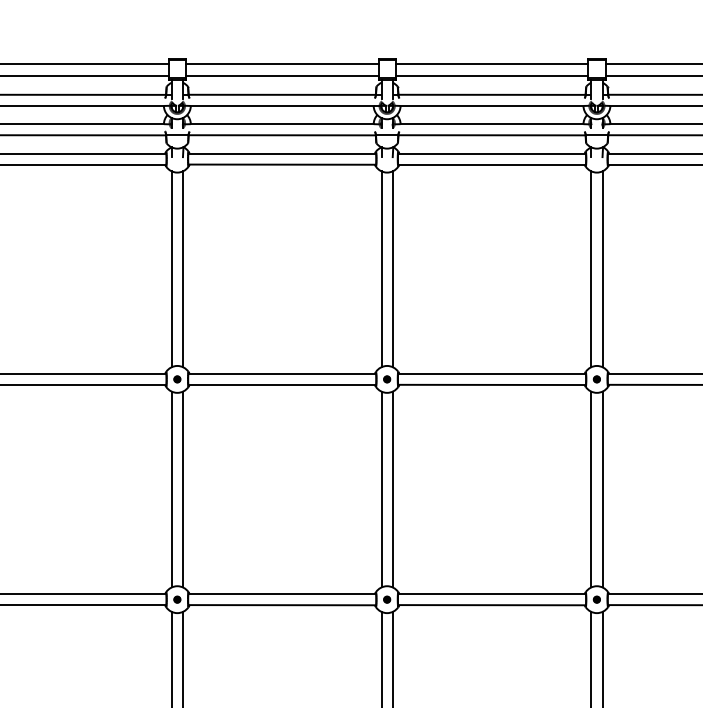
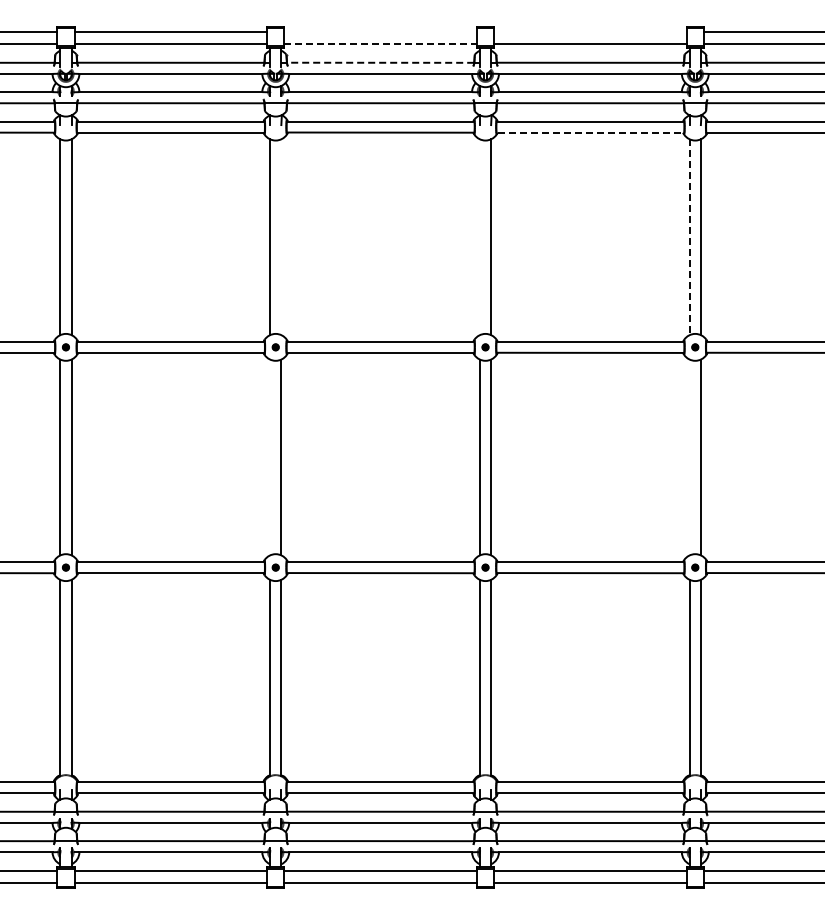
line: (282, 64) -> (380, 32), removed
line: (492, 64) -> (590, 32), removed
line: (283, 75) -> (381, 43), solid -> dashed
line: (282, 94) -> (380, 62), solid -> dashed
line: (492, 164) -> (590, 132), solid -> dashed
line: (183, 269) -> (281, 237), removed
line: (381, 269) -> (479, 237), removed
line: (591, 269) -> (689, 237), solid -> dashed
line: (172, 489) -> (270, 457), removed
line: (591, 489) -> (689, 457), removed

